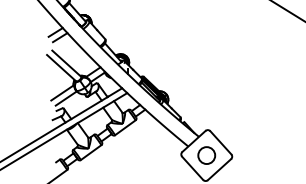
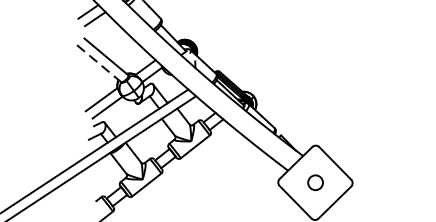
line: (61, 68) -> (98, 64), solid -> dashed
circle: (206, 155) -> (315, 182), size x0.6

